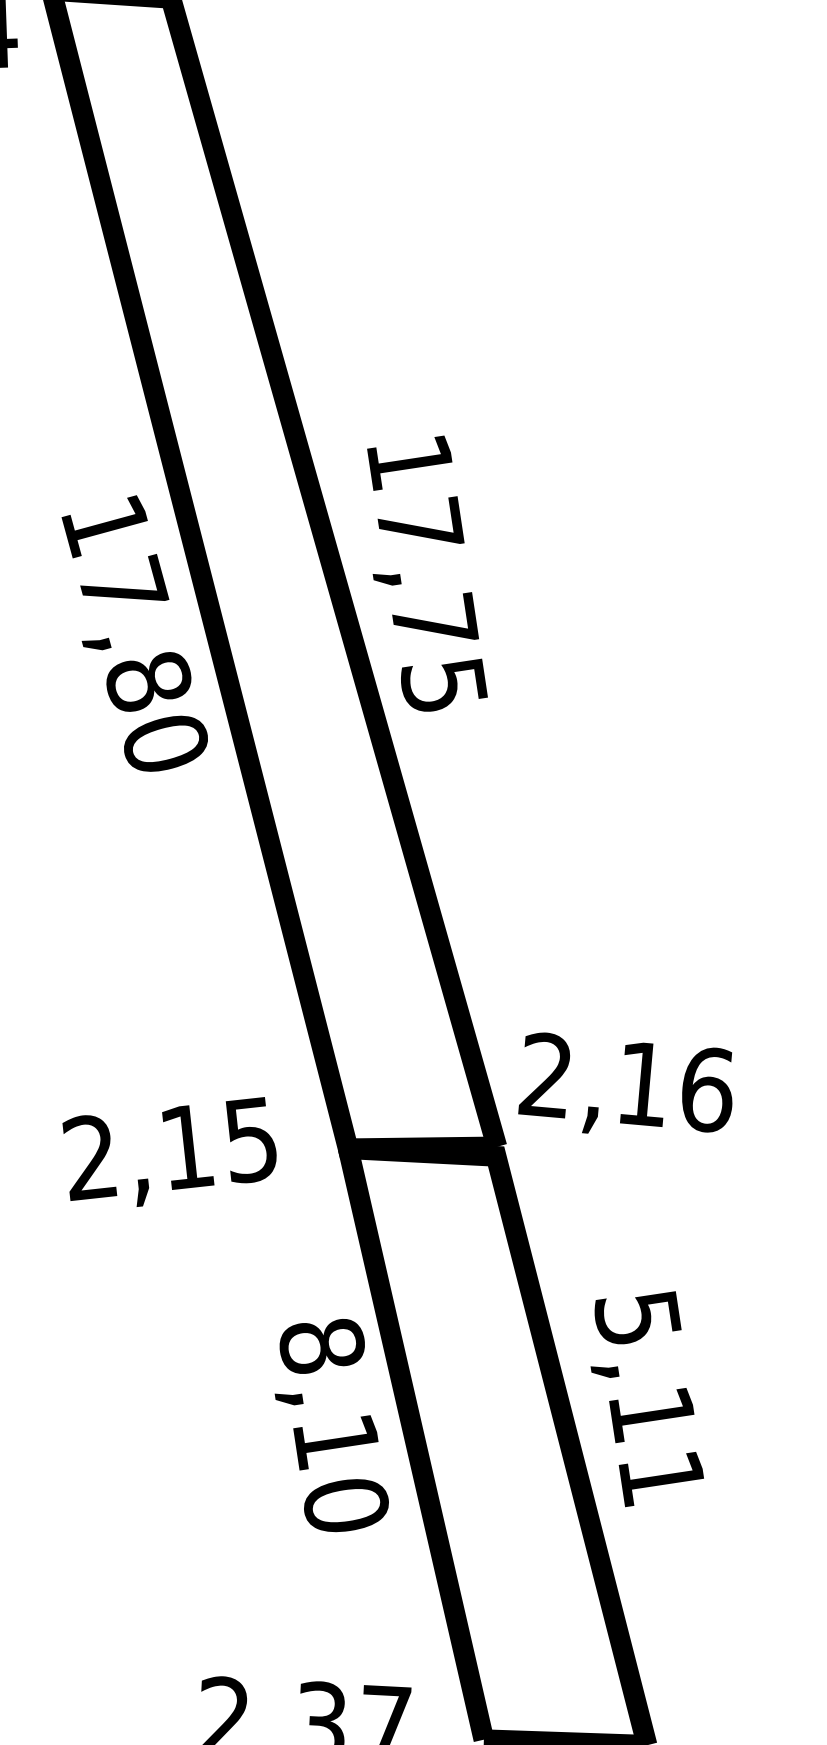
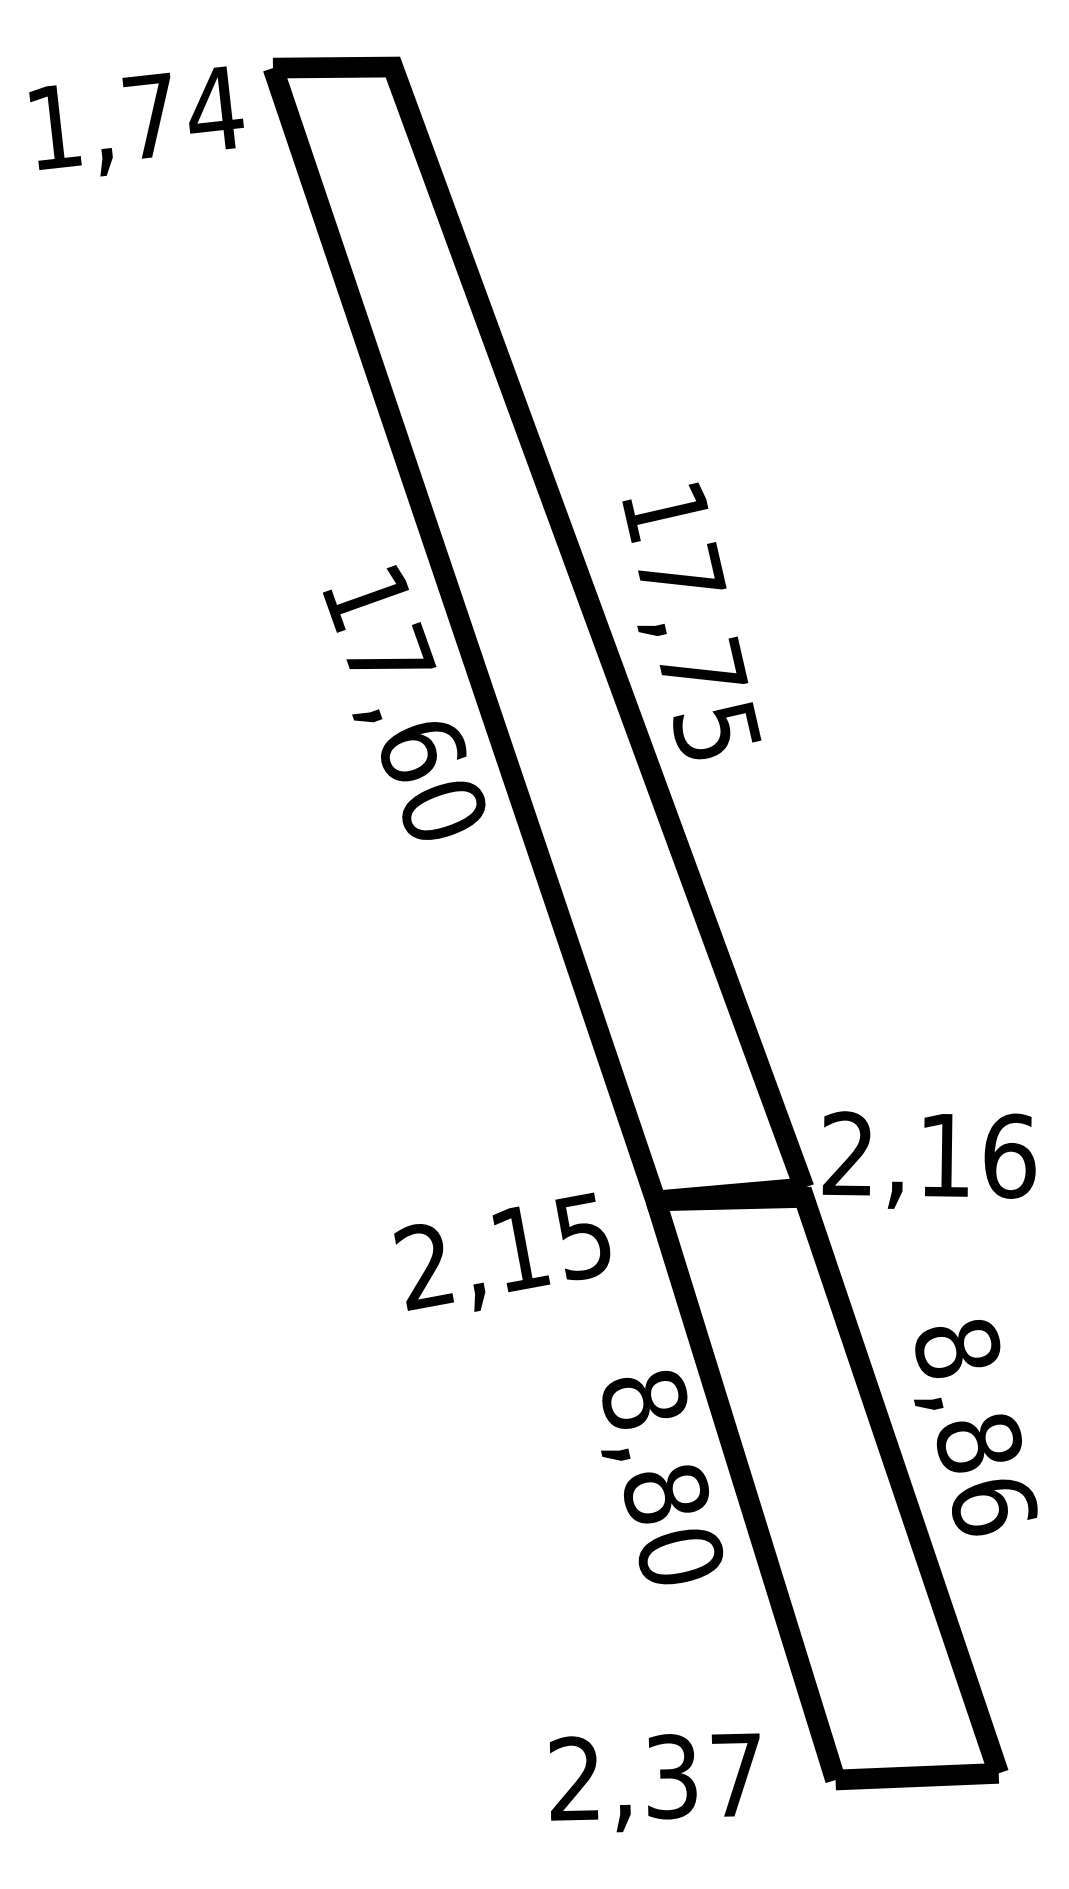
text: (149, 682) -> (422, 750), 17,80 -> 17,60
text: (626, 1087) -> (928, 1159), moved
text: (169, 1148) -> (502, 1251), moved
text: (649, 1398) -> (975, 1427), 5,11 -> 8,86
text: (335, 1443) -> (665, 1495), 8,10 -> 8,80

